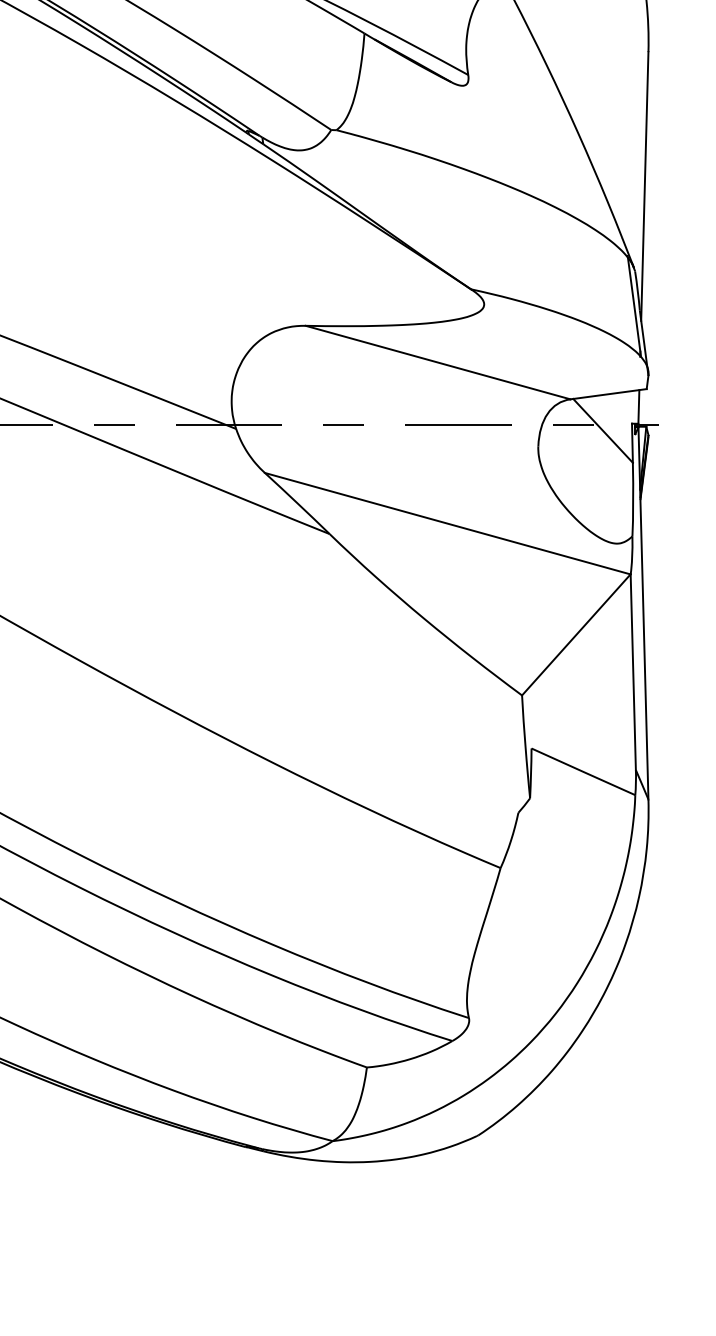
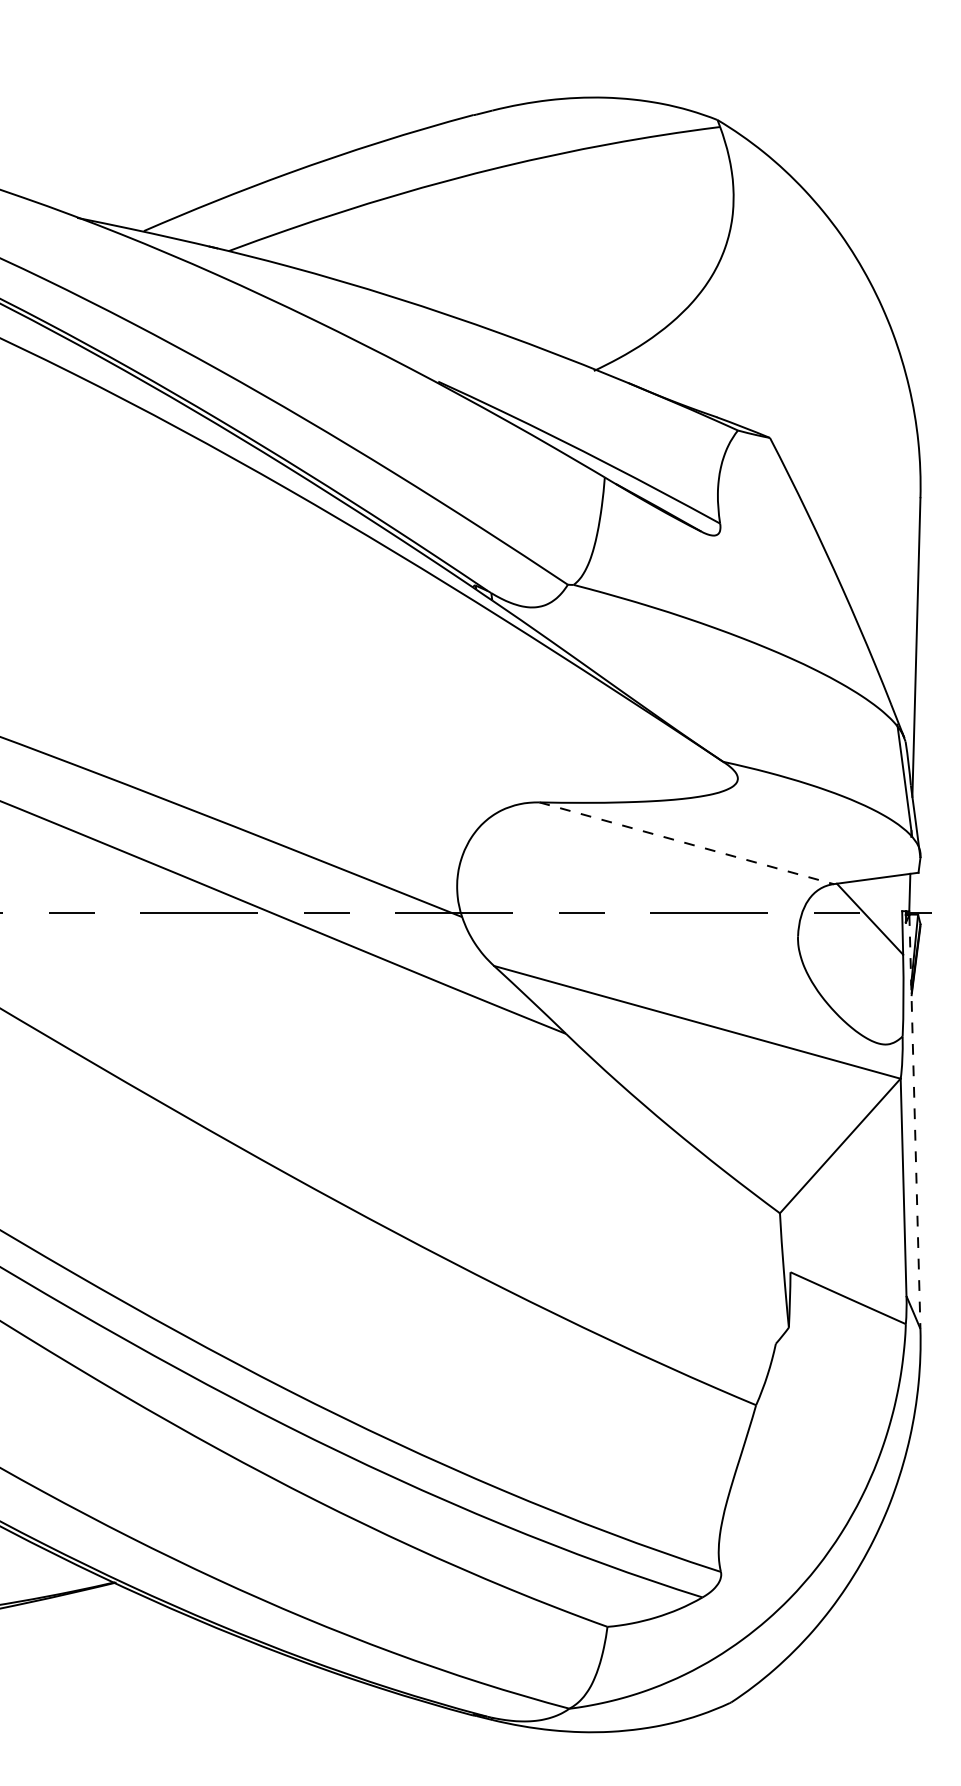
line: (437, 362) -> (686, 843), solid -> dashed
line: (643, 613) -> (914, 1122), solid -> dashed

